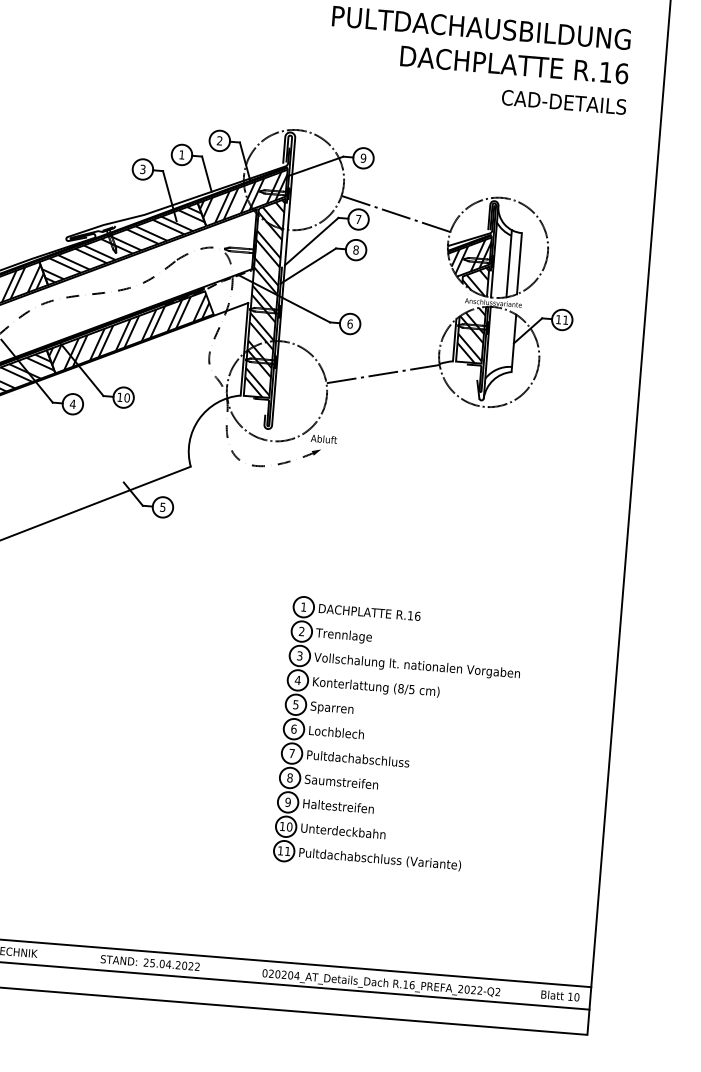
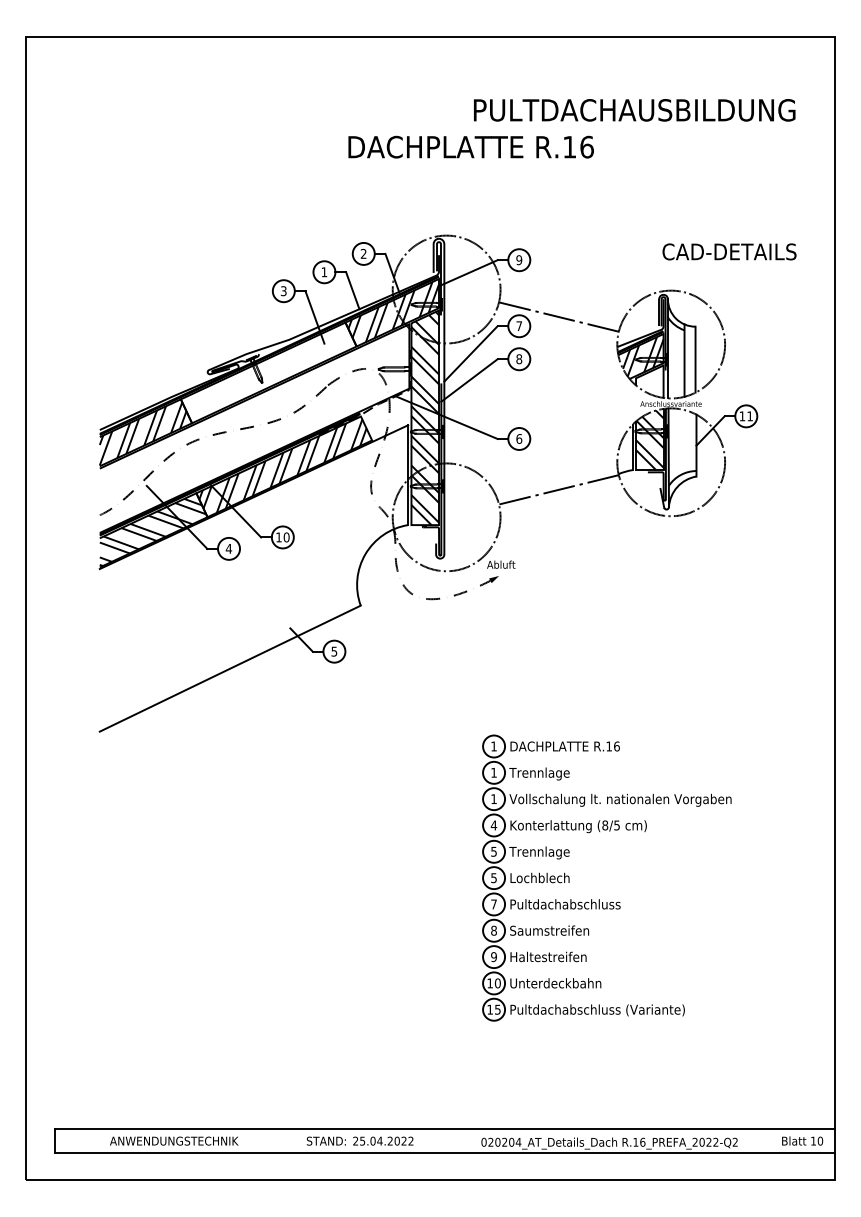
text: (513, 64) -> (470, 146), moved
text: (564, 101) -> (729, 251), moved
hatch: (123, 244) -> (269, 373), removed
hatch: (475, 280) -> (649, 381), removed
text: (301, 631) -> (493, 772), 2 -> 1
text: (299, 656) -> (493, 799), 3 -> 1
text: (338, 708) -> (539, 852), Sparren -> Trennlage
text: (294, 729) -> (494, 878), 6 -> 5
text: (287, 851) -> (497, 1009), 11 -> 15

